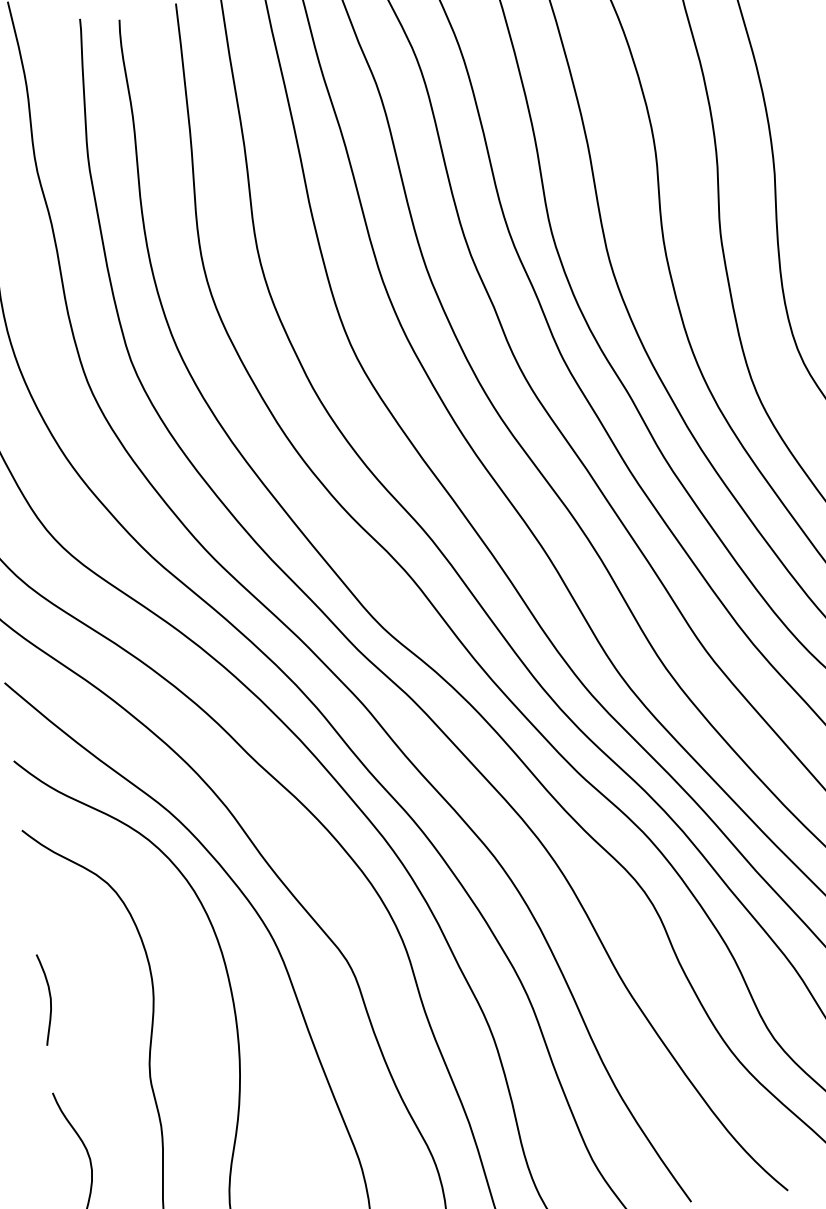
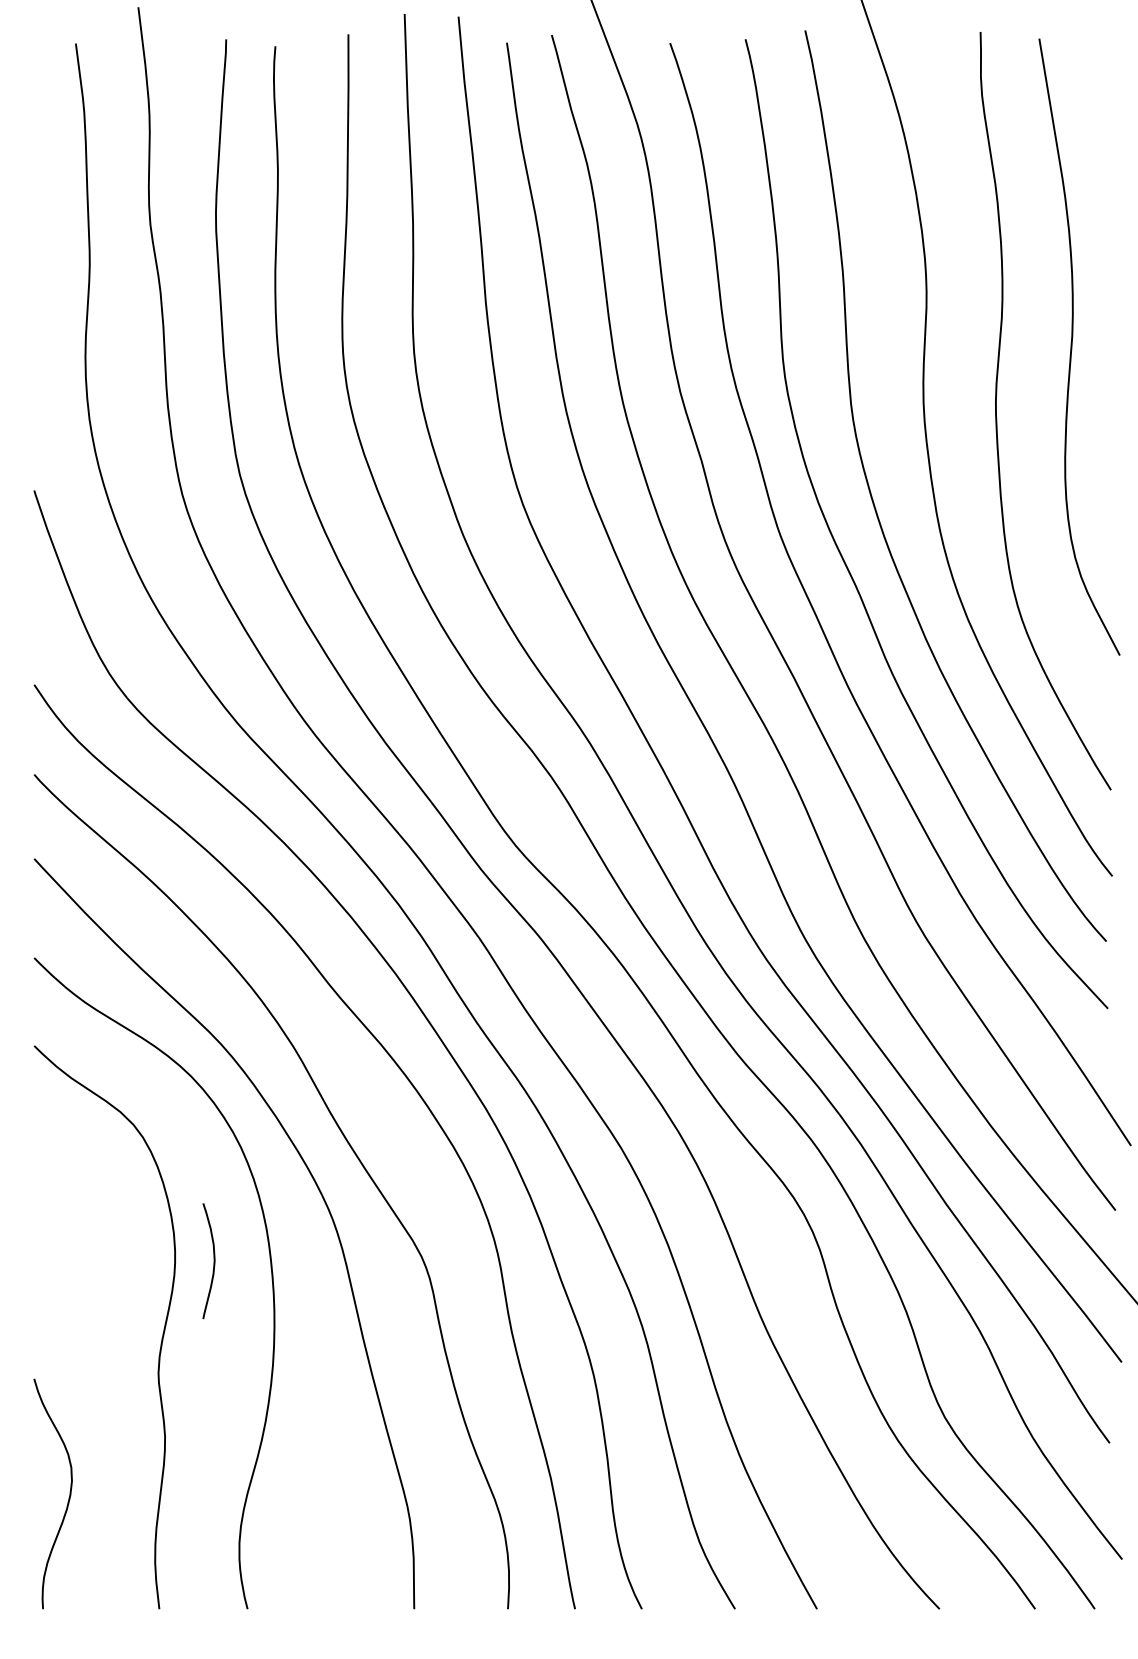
curve: (49, 999) -> (213, 1261), moved

